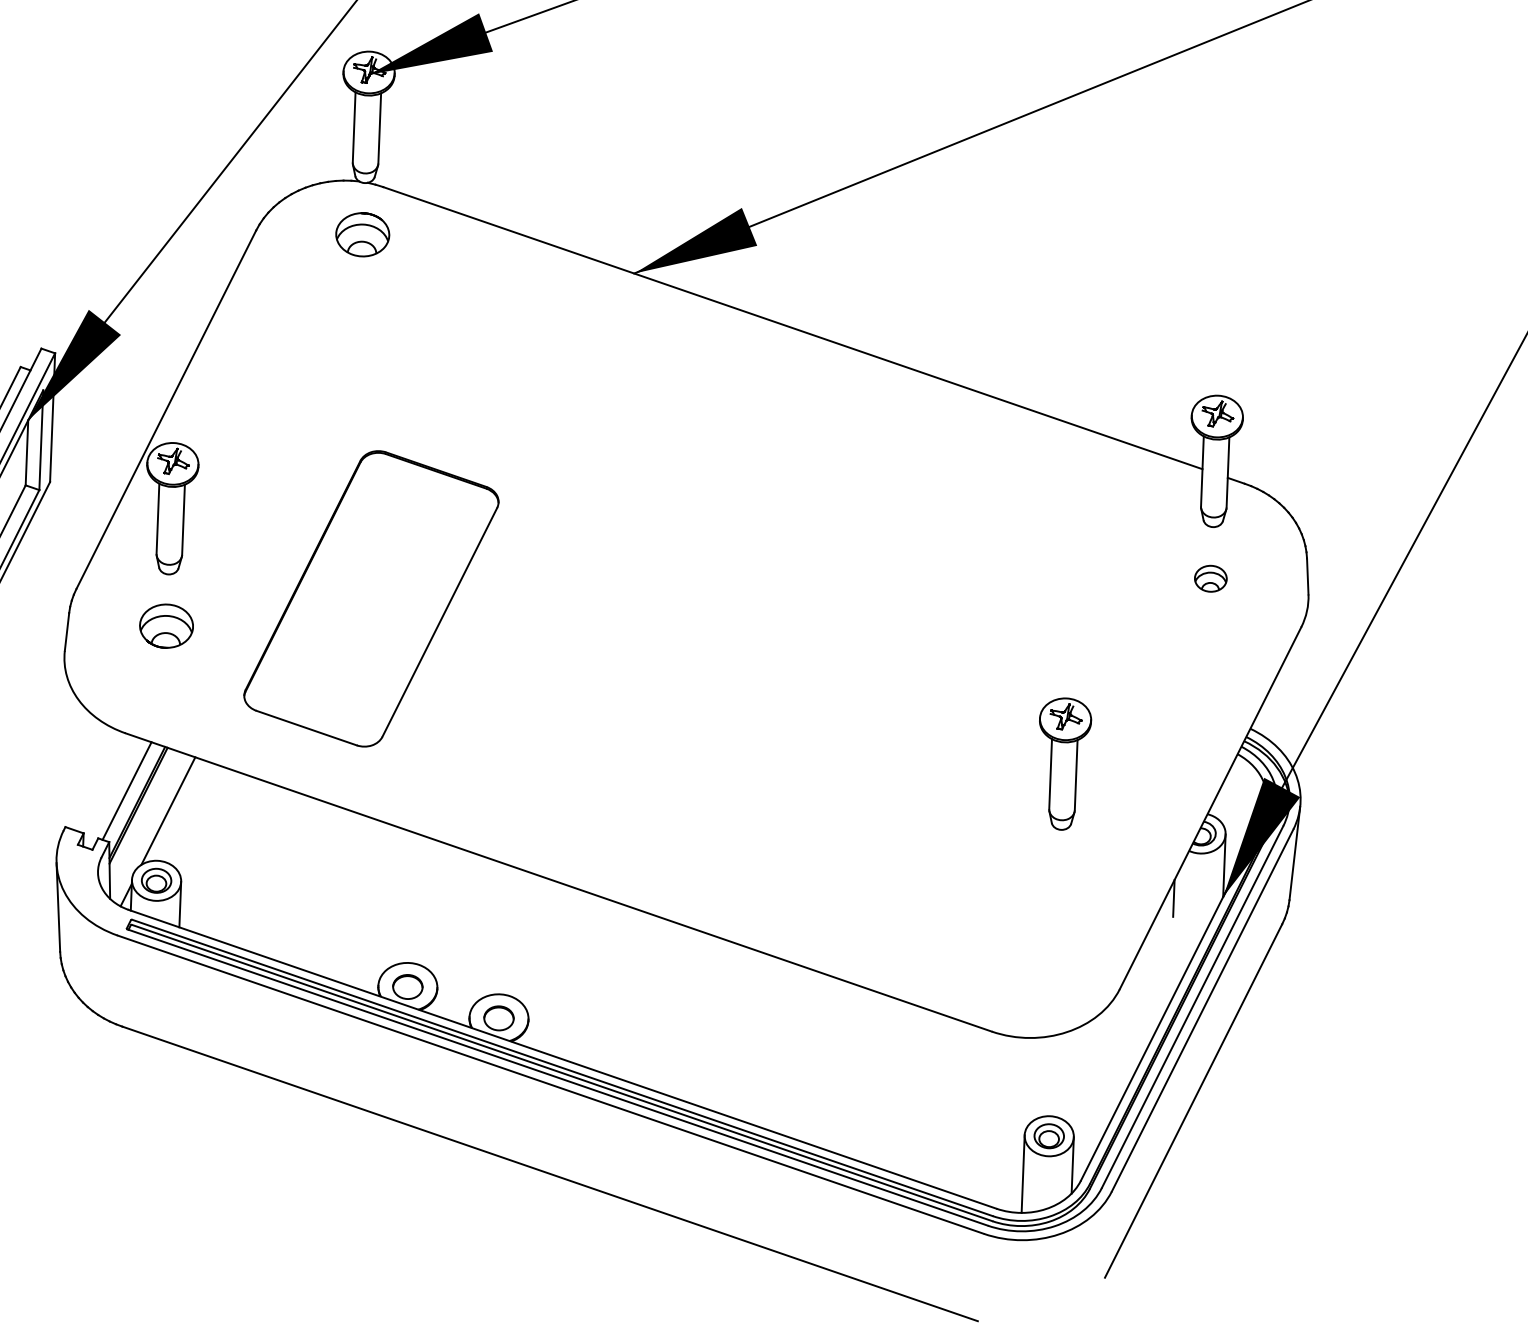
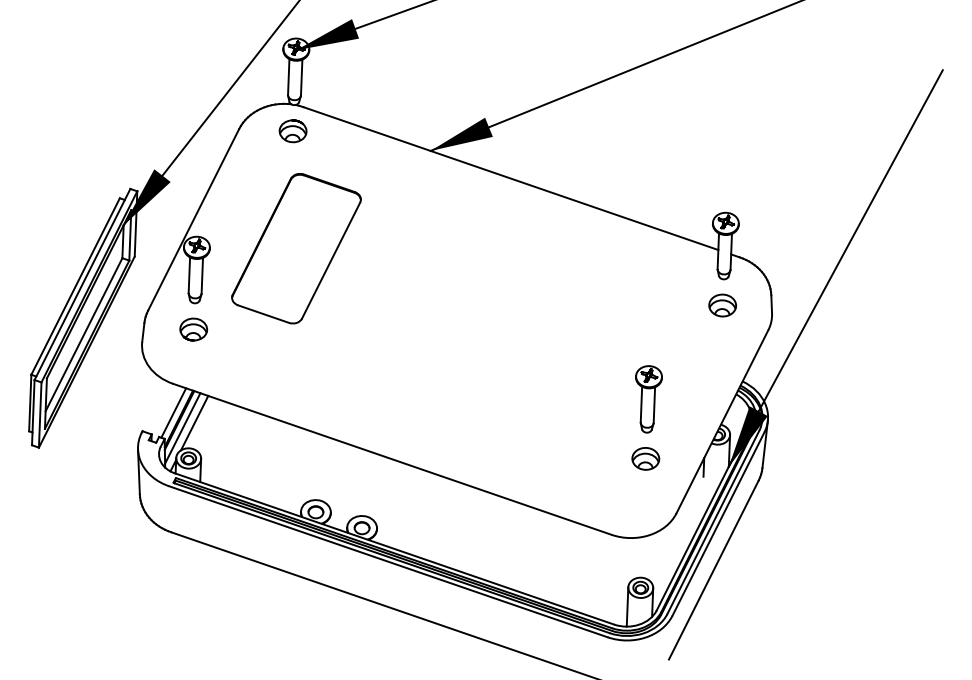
part: (1210, 578) -> (722, 305), size x1.67
part: (371, 598) -> (296, 248), moved
line: (144, 821) -> (182, 428), added
part: (1058, 880) -> (645, 458), added

